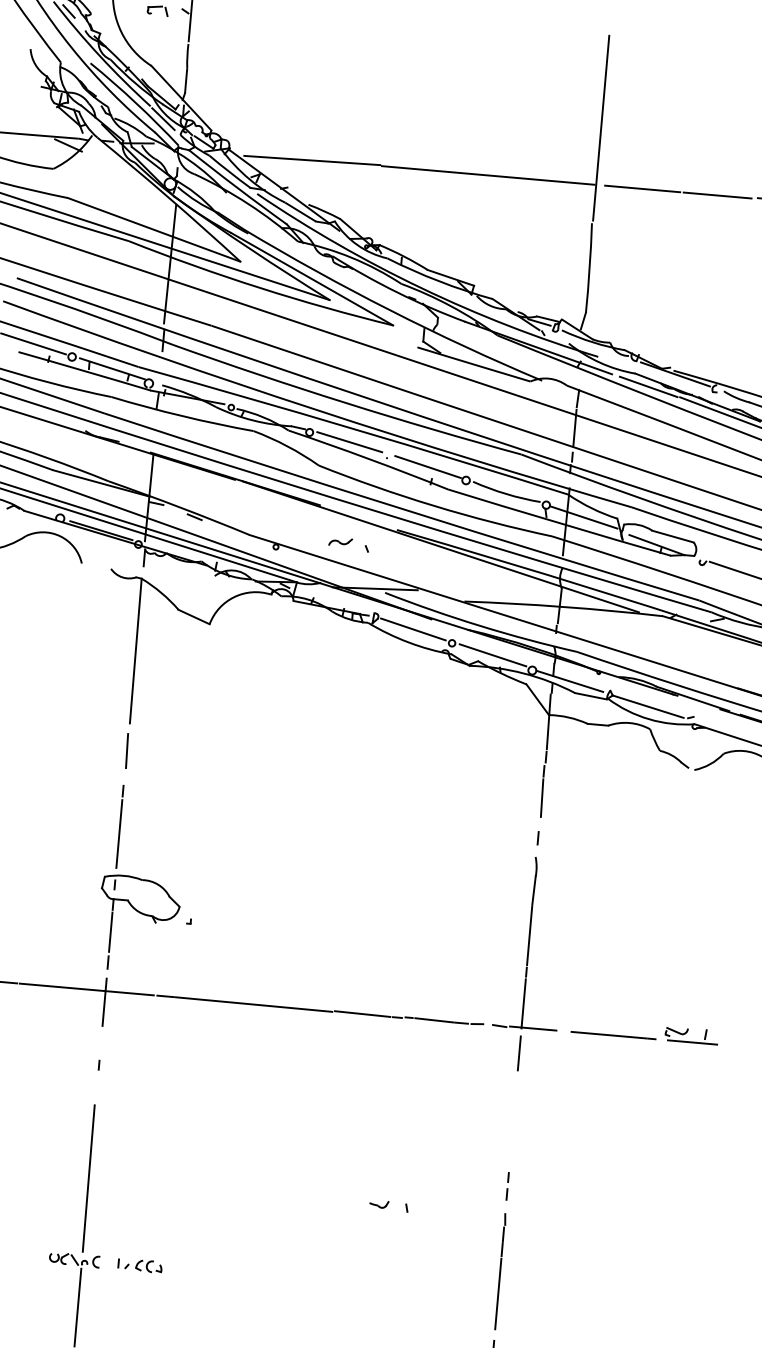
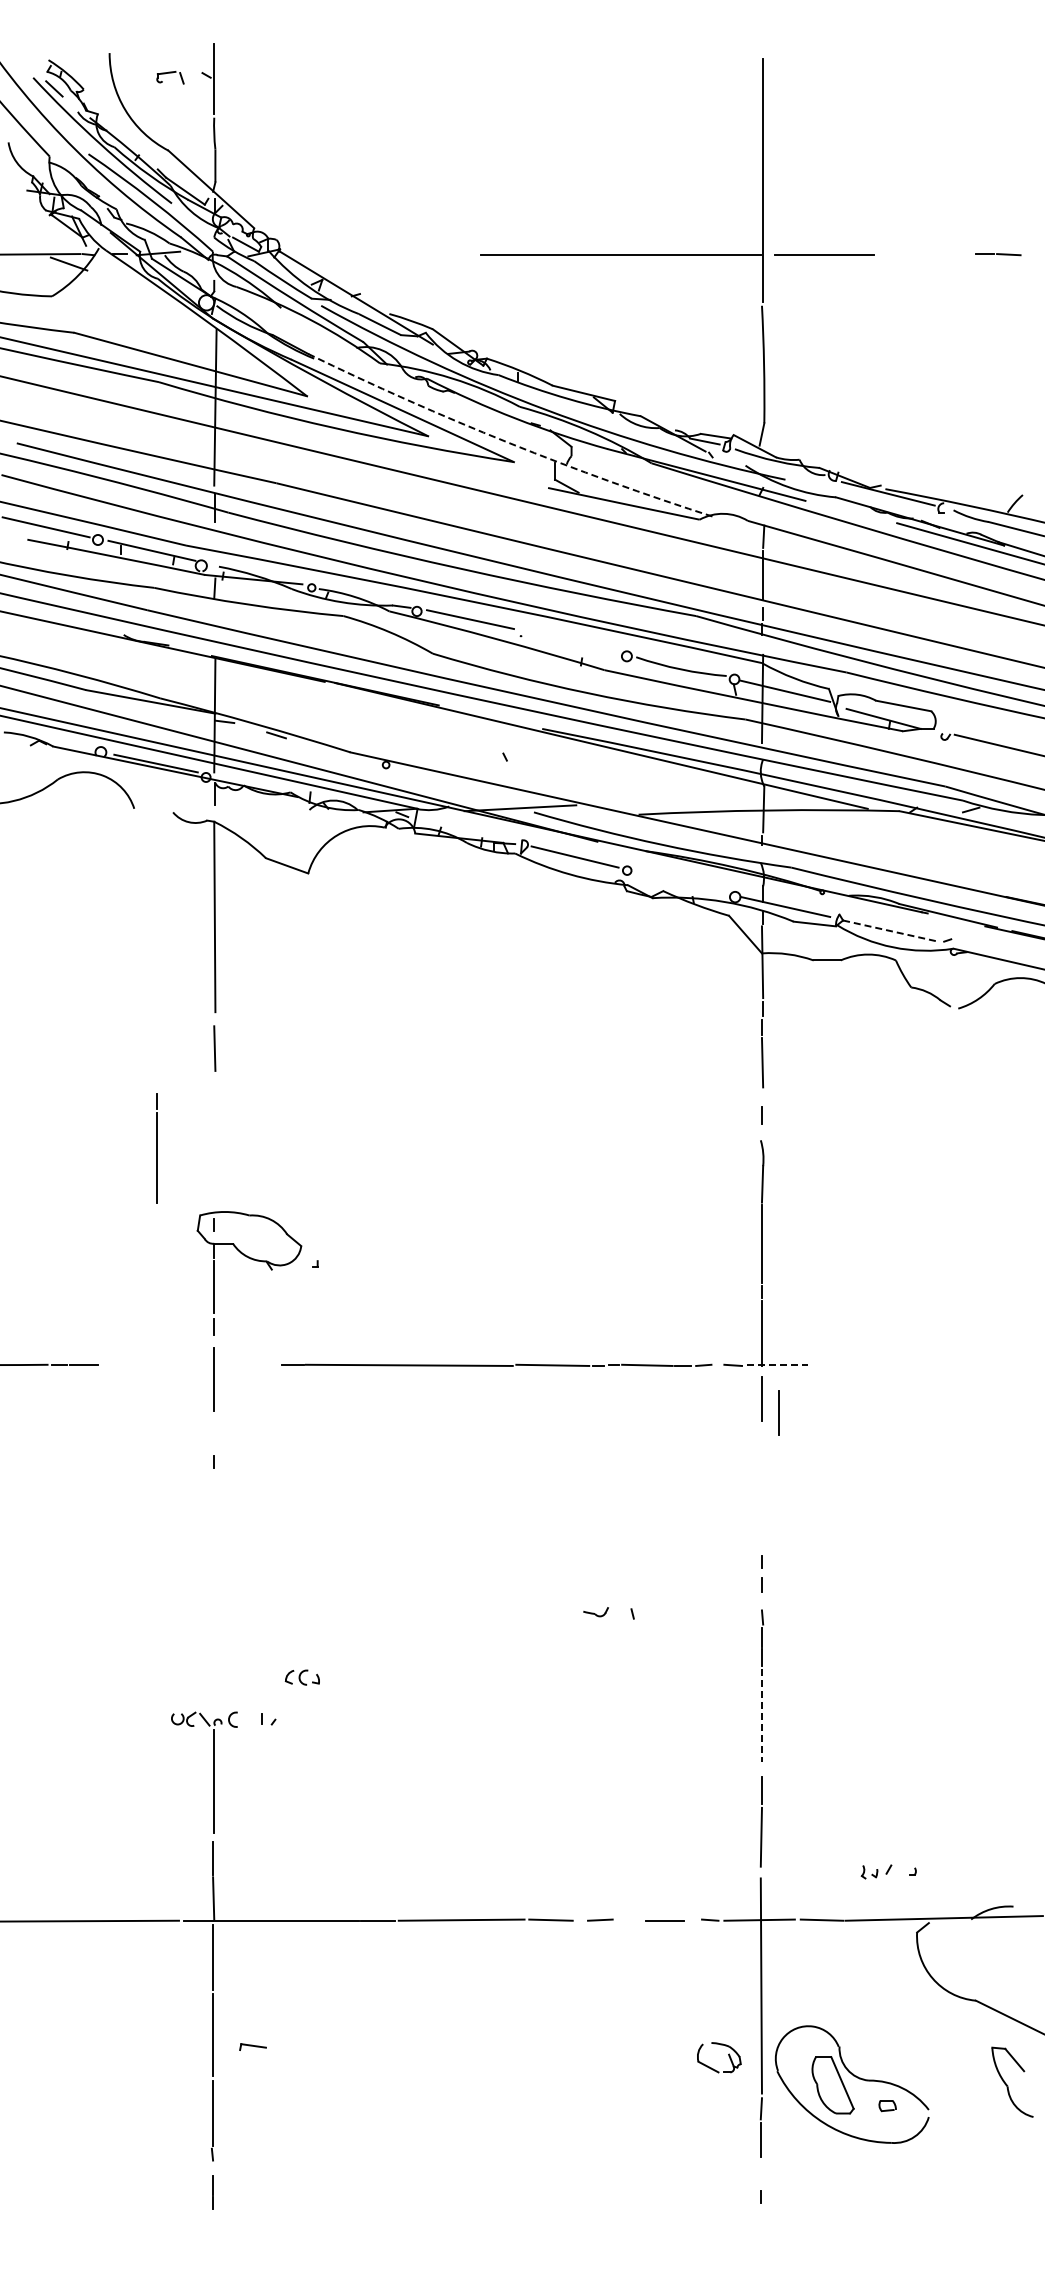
line: (163, 118) -> (190, 218), removed
line: (312, 160) -> (389, 255), removed
line: (717, 195) -> (922, 255), removed
arc: (390, 310) -> (508, 442), solid -> dashed
line: (648, 387) -> (854, 513), removed
line: (427, 466) -> (575, 642), removed
part: (340, 542) -> (469, 751), removed
line: (492, 655) -> (681, 881), removed
line: (648, 706) -> (890, 931), solid -> dashed
line: (119, 826) -> (156, 1148), moved
line: (86, 989) -> (189, 1364), removed
line: (533, 1028) -> (777, 1364), solid -> dashed
part: (686, 1033) -> (978, 1353), removed
line: (613, 1035) -> (882, 1364), removed
line: (530, 1064) -> (778, 1412), added
line: (88, 1178) -> (213, 1611), removed
part: (148, 1266) -> (301, 1677), moved
line: (497, 1294) -> (761, 1716), solid -> dashed

